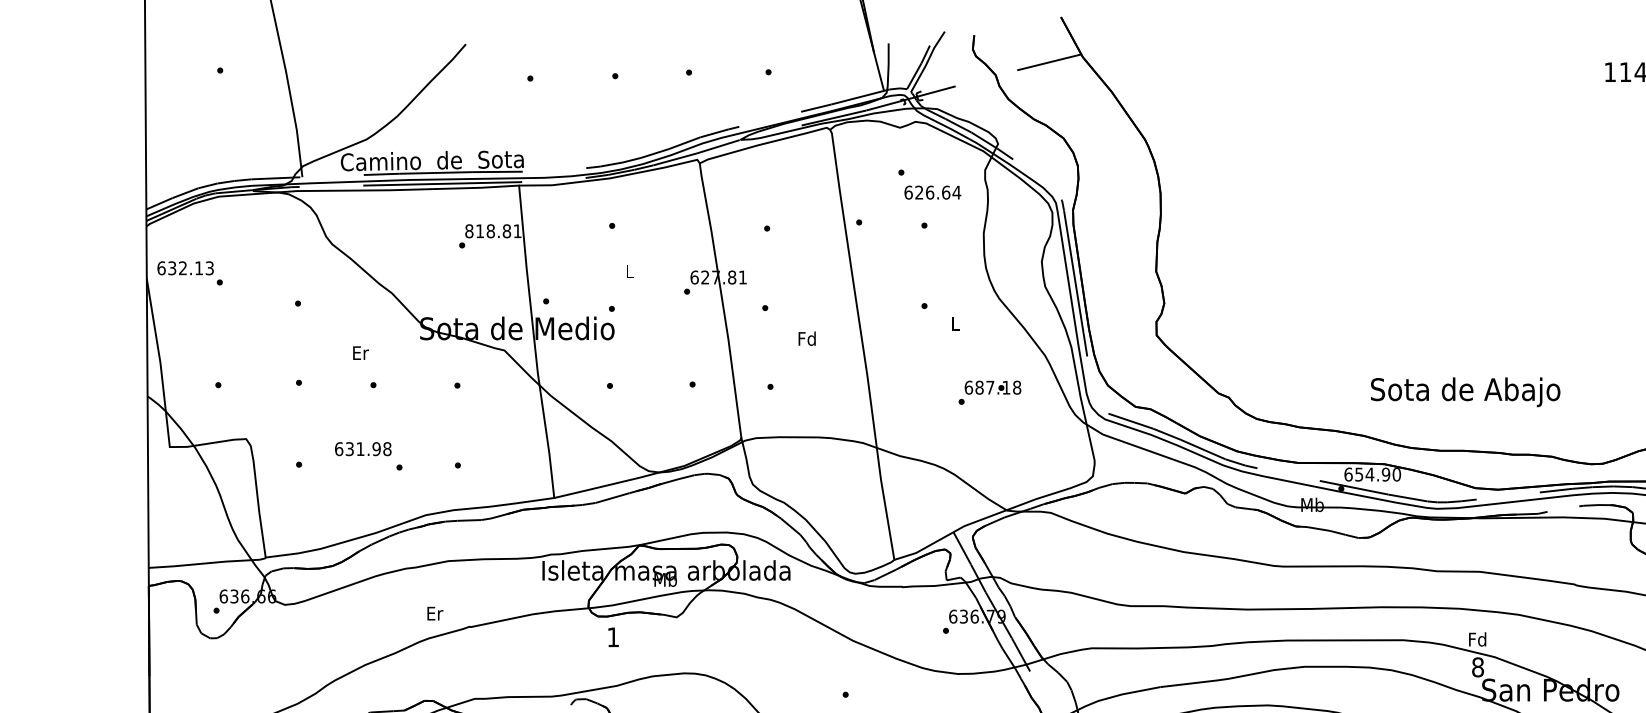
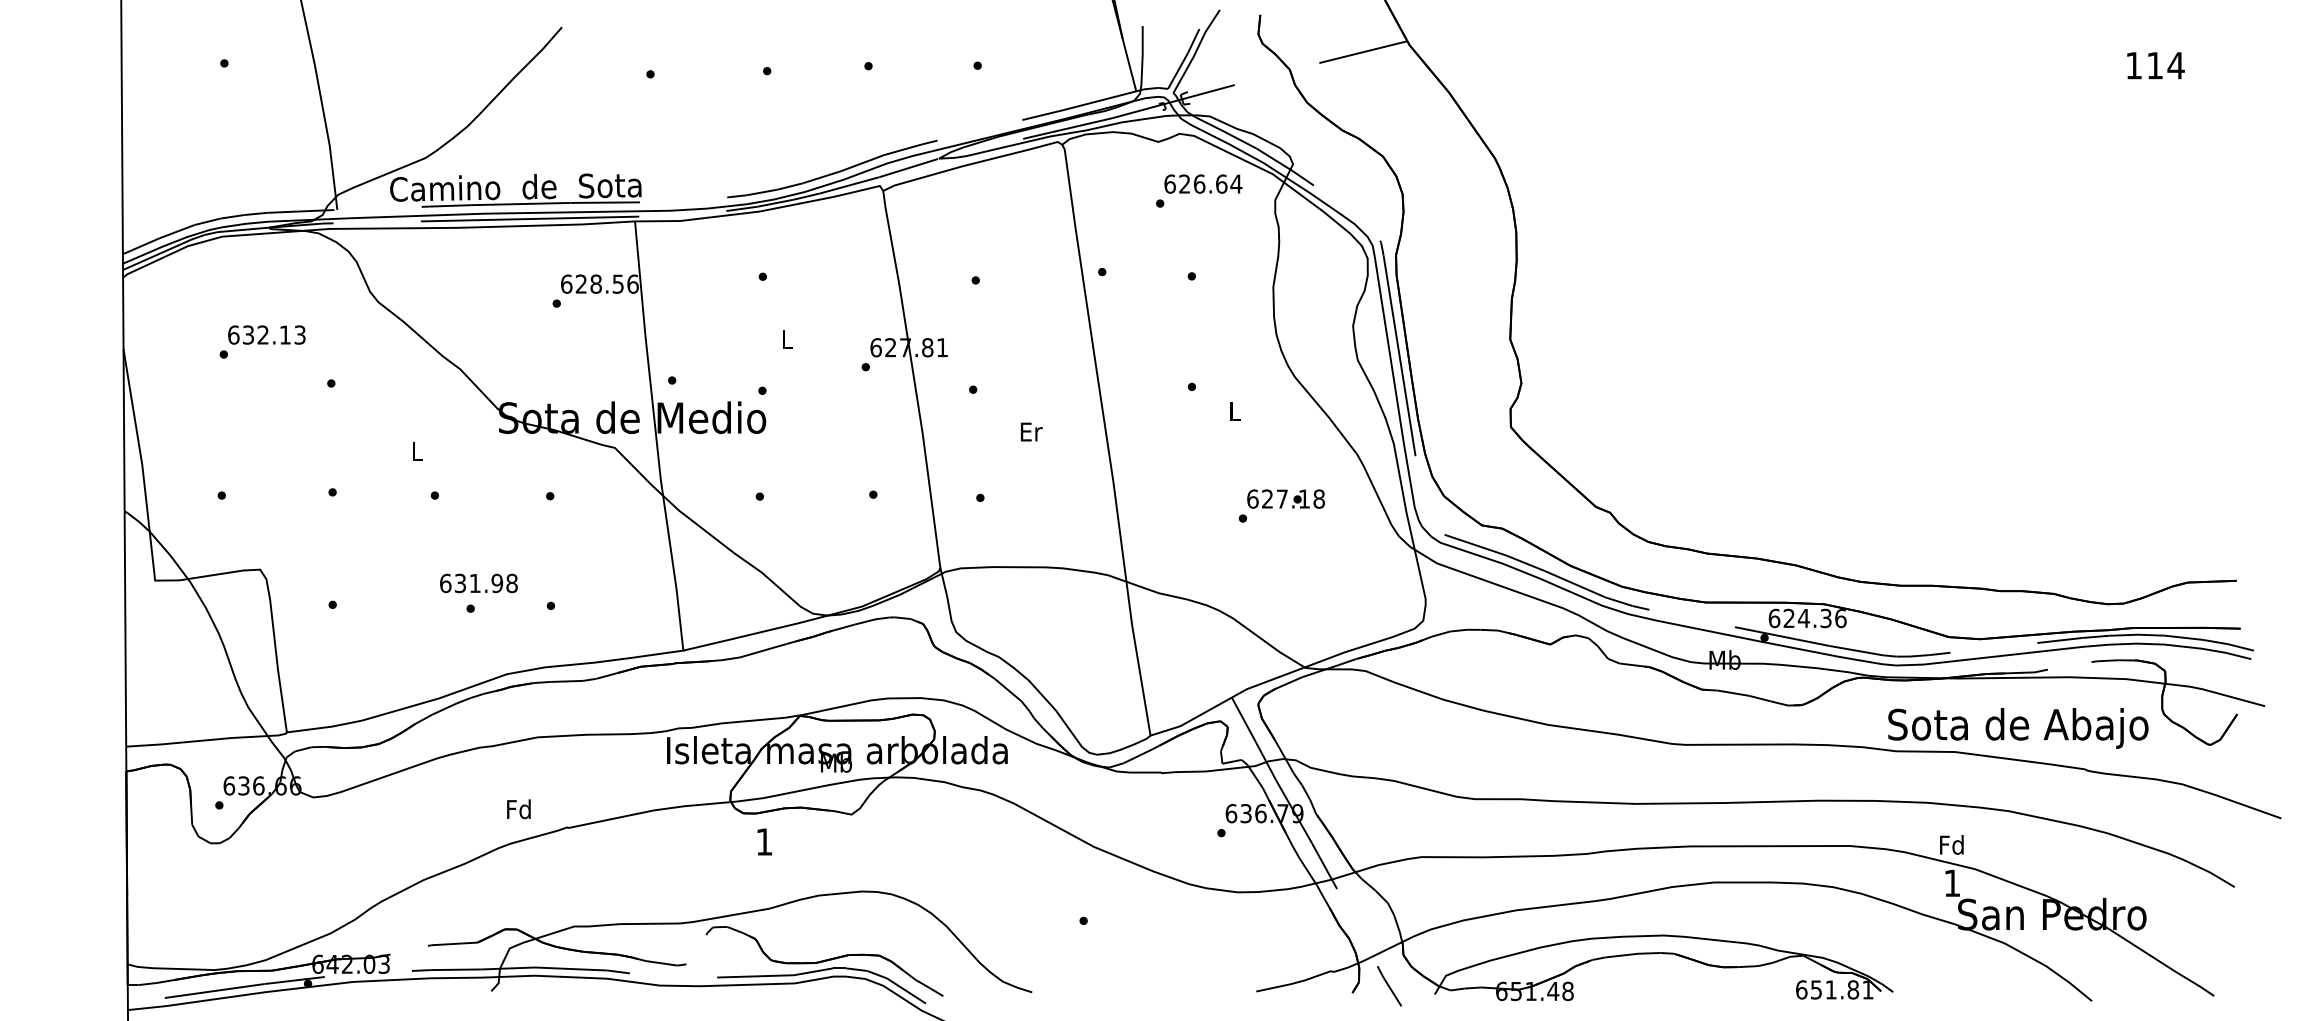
text: (932, 192) -> (1203, 183), moved
text: (493, 230) -> (599, 283), 818.81 -> 628.56
text: (185, 267) -> (266, 334), moved
text: (806, 338) -> (1030, 431), Fd -> Er
text: (360, 353) -> (417, 451), Er -> L
text: (979, 387) -> (1267, 498), 687.18 -> 627.18
text: (1465, 392) -> (2018, 728), moved
text: (362, 449) -> (478, 583), moved
text: (1377, 474) -> (1814, 618), 654.90 -> 624.36
text: (434, 613) -> (518, 809), Er -> Fd
text: (1478, 667) -> (1952, 883), 8 -> 1

